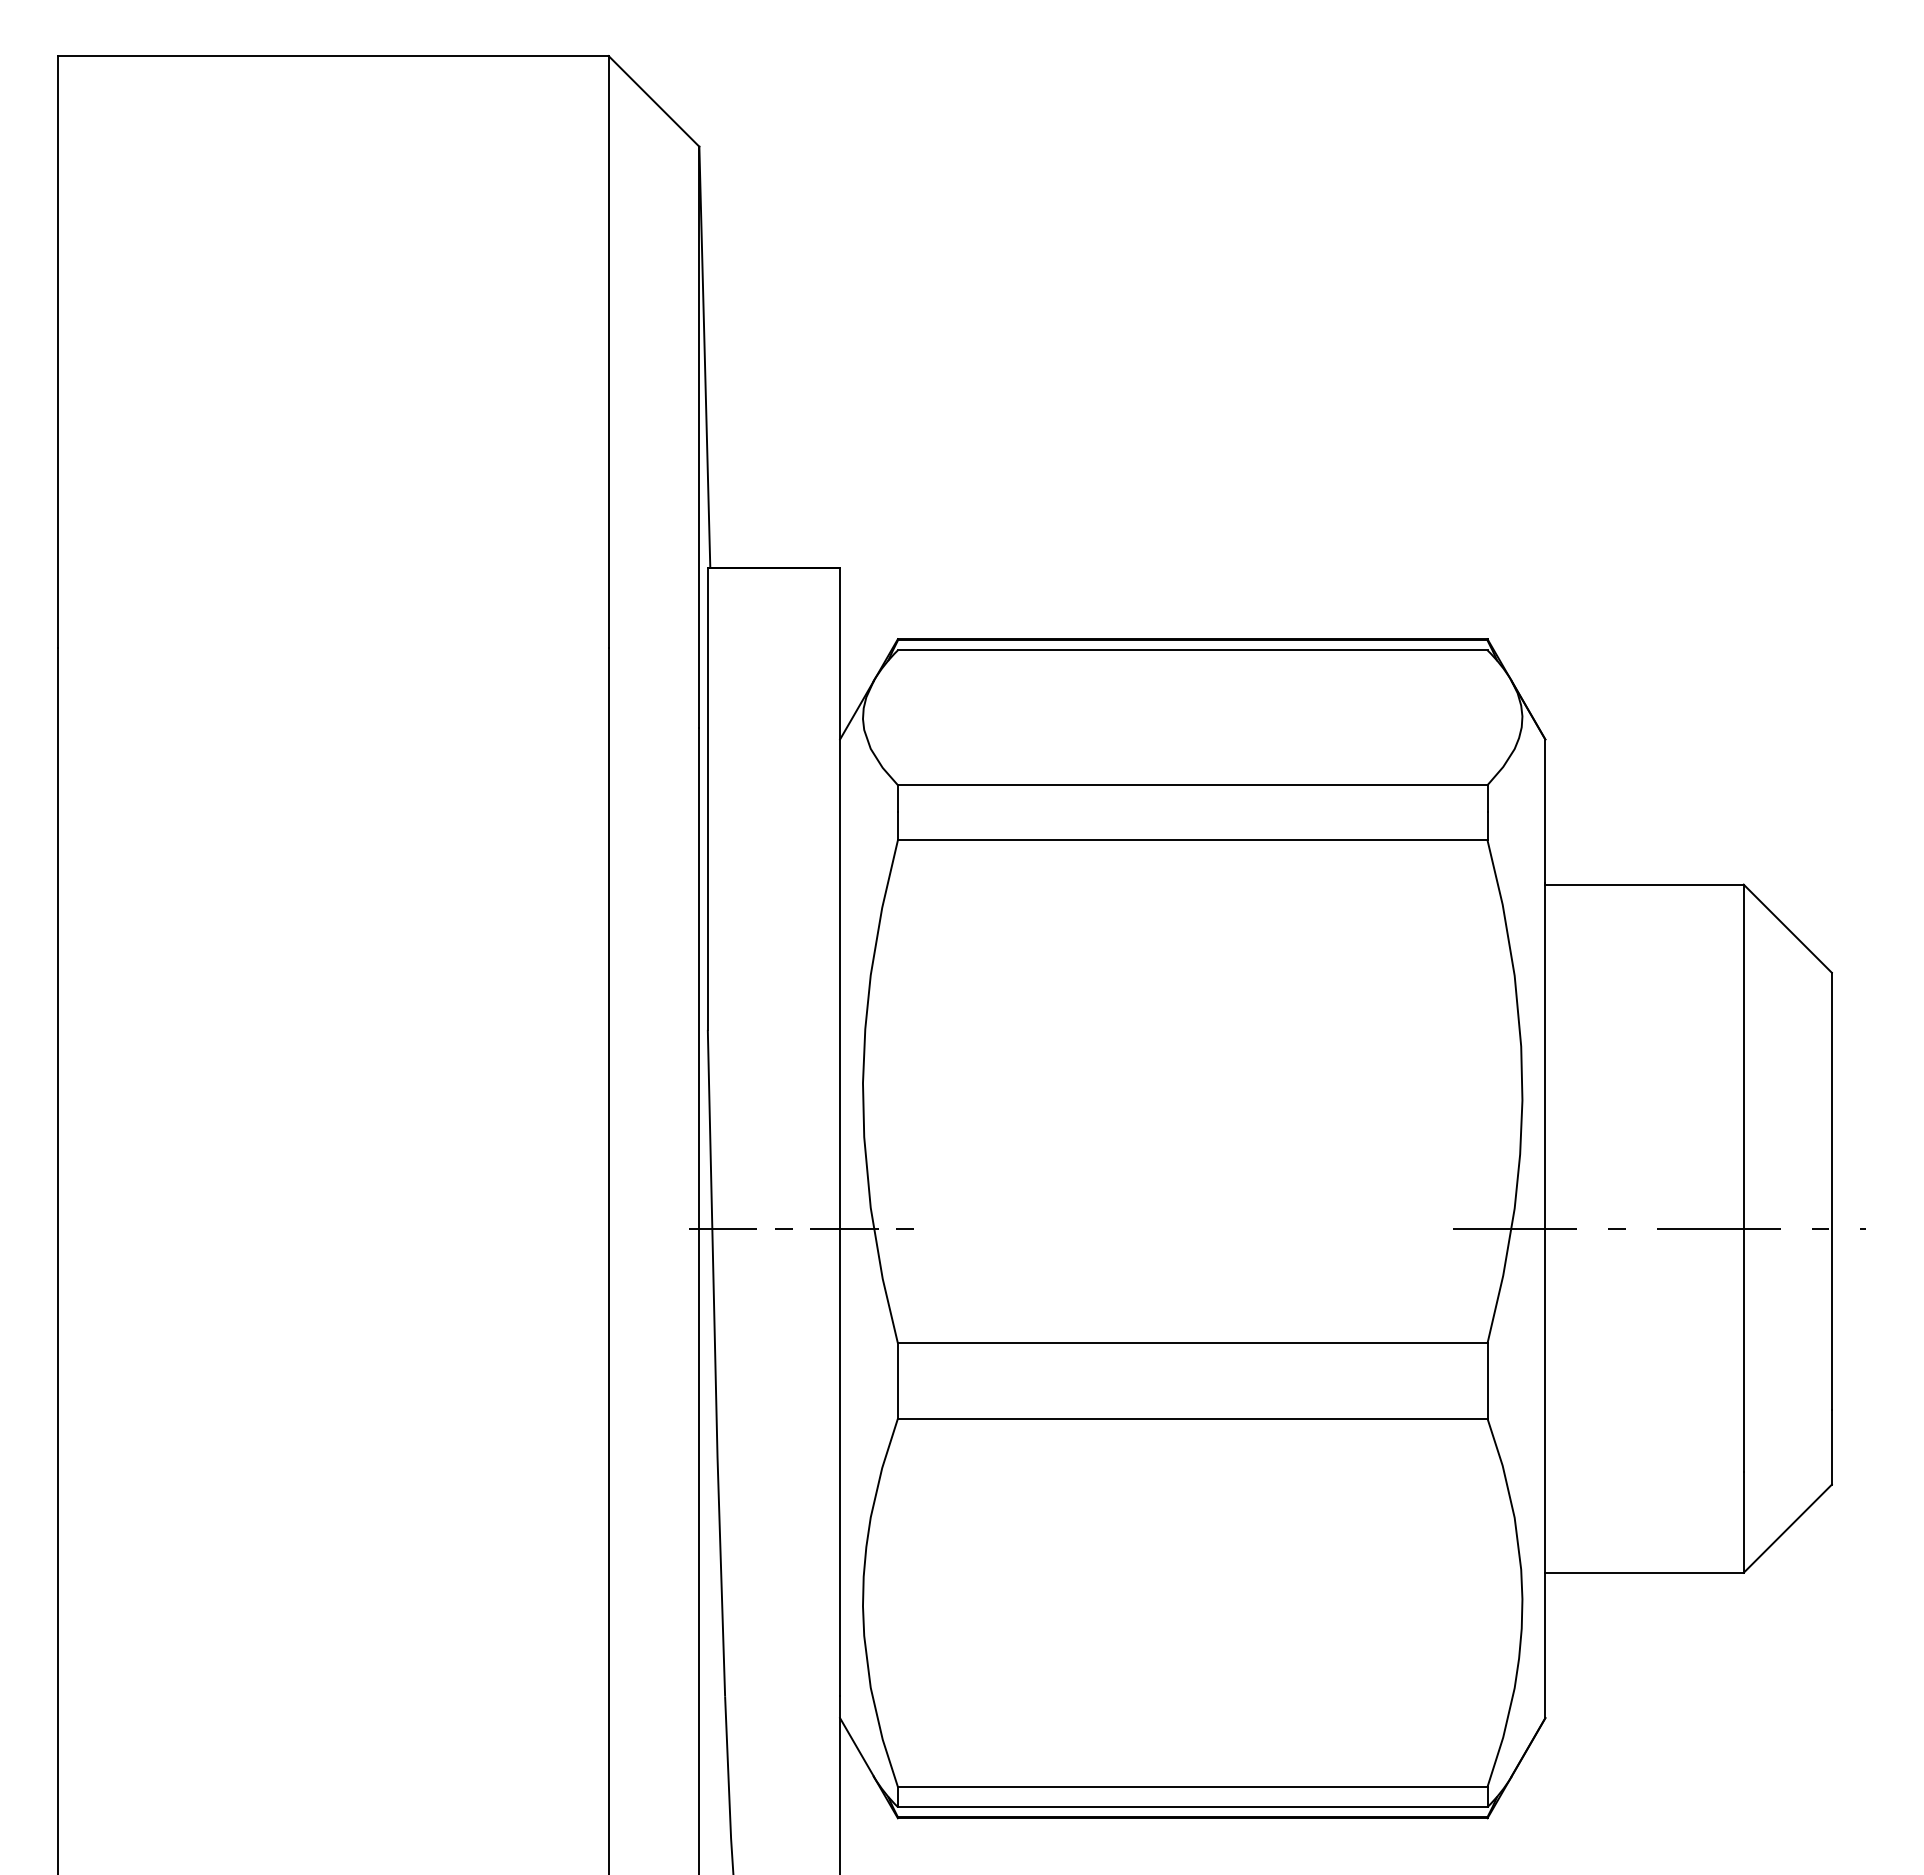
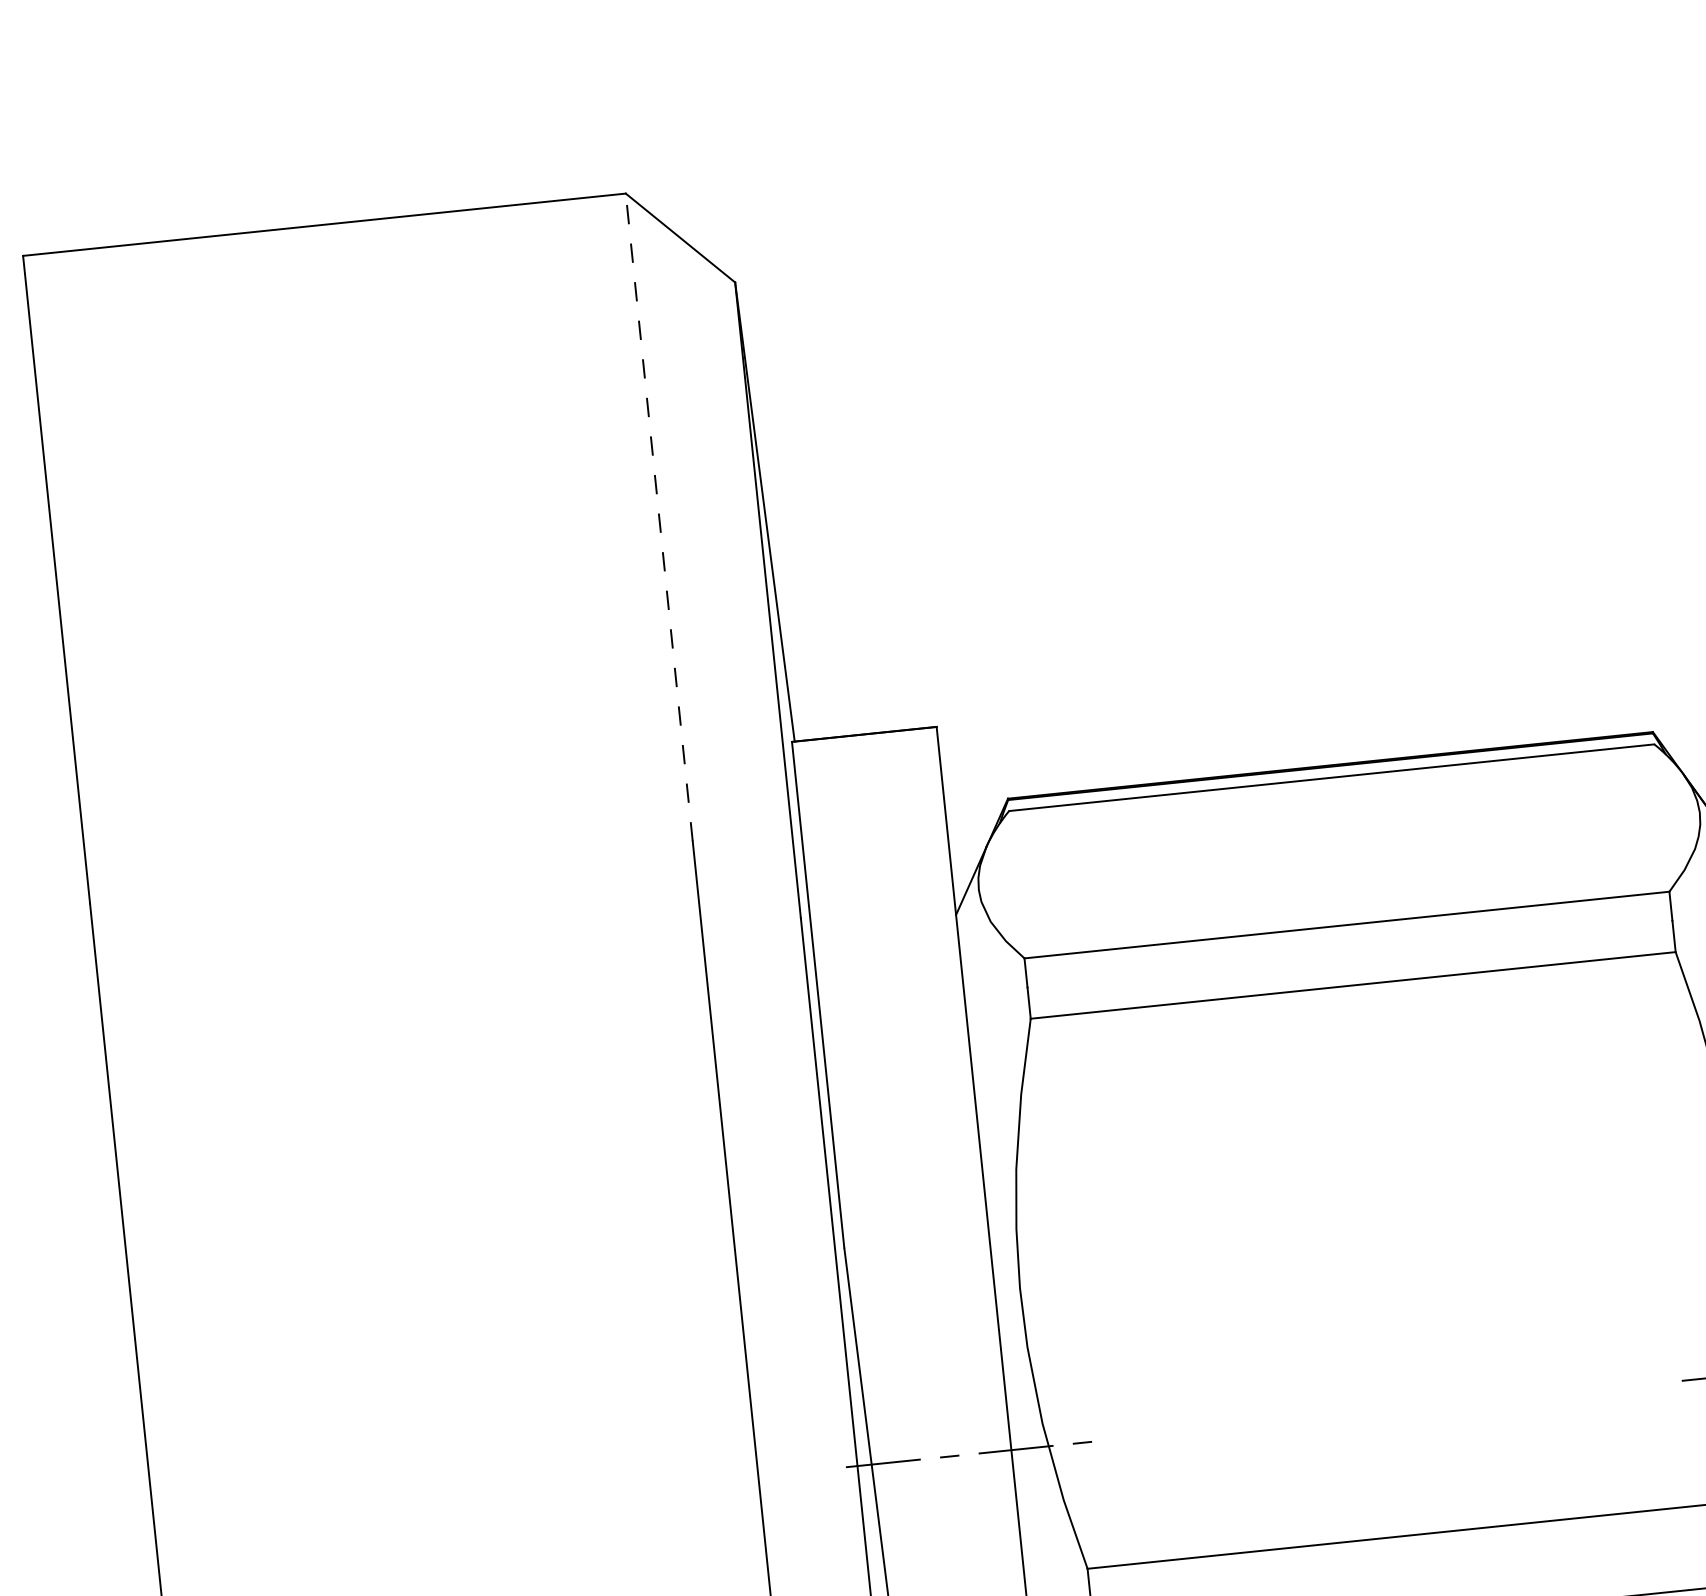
line: (608, 351) -> (658, 516), solid -> dashed

